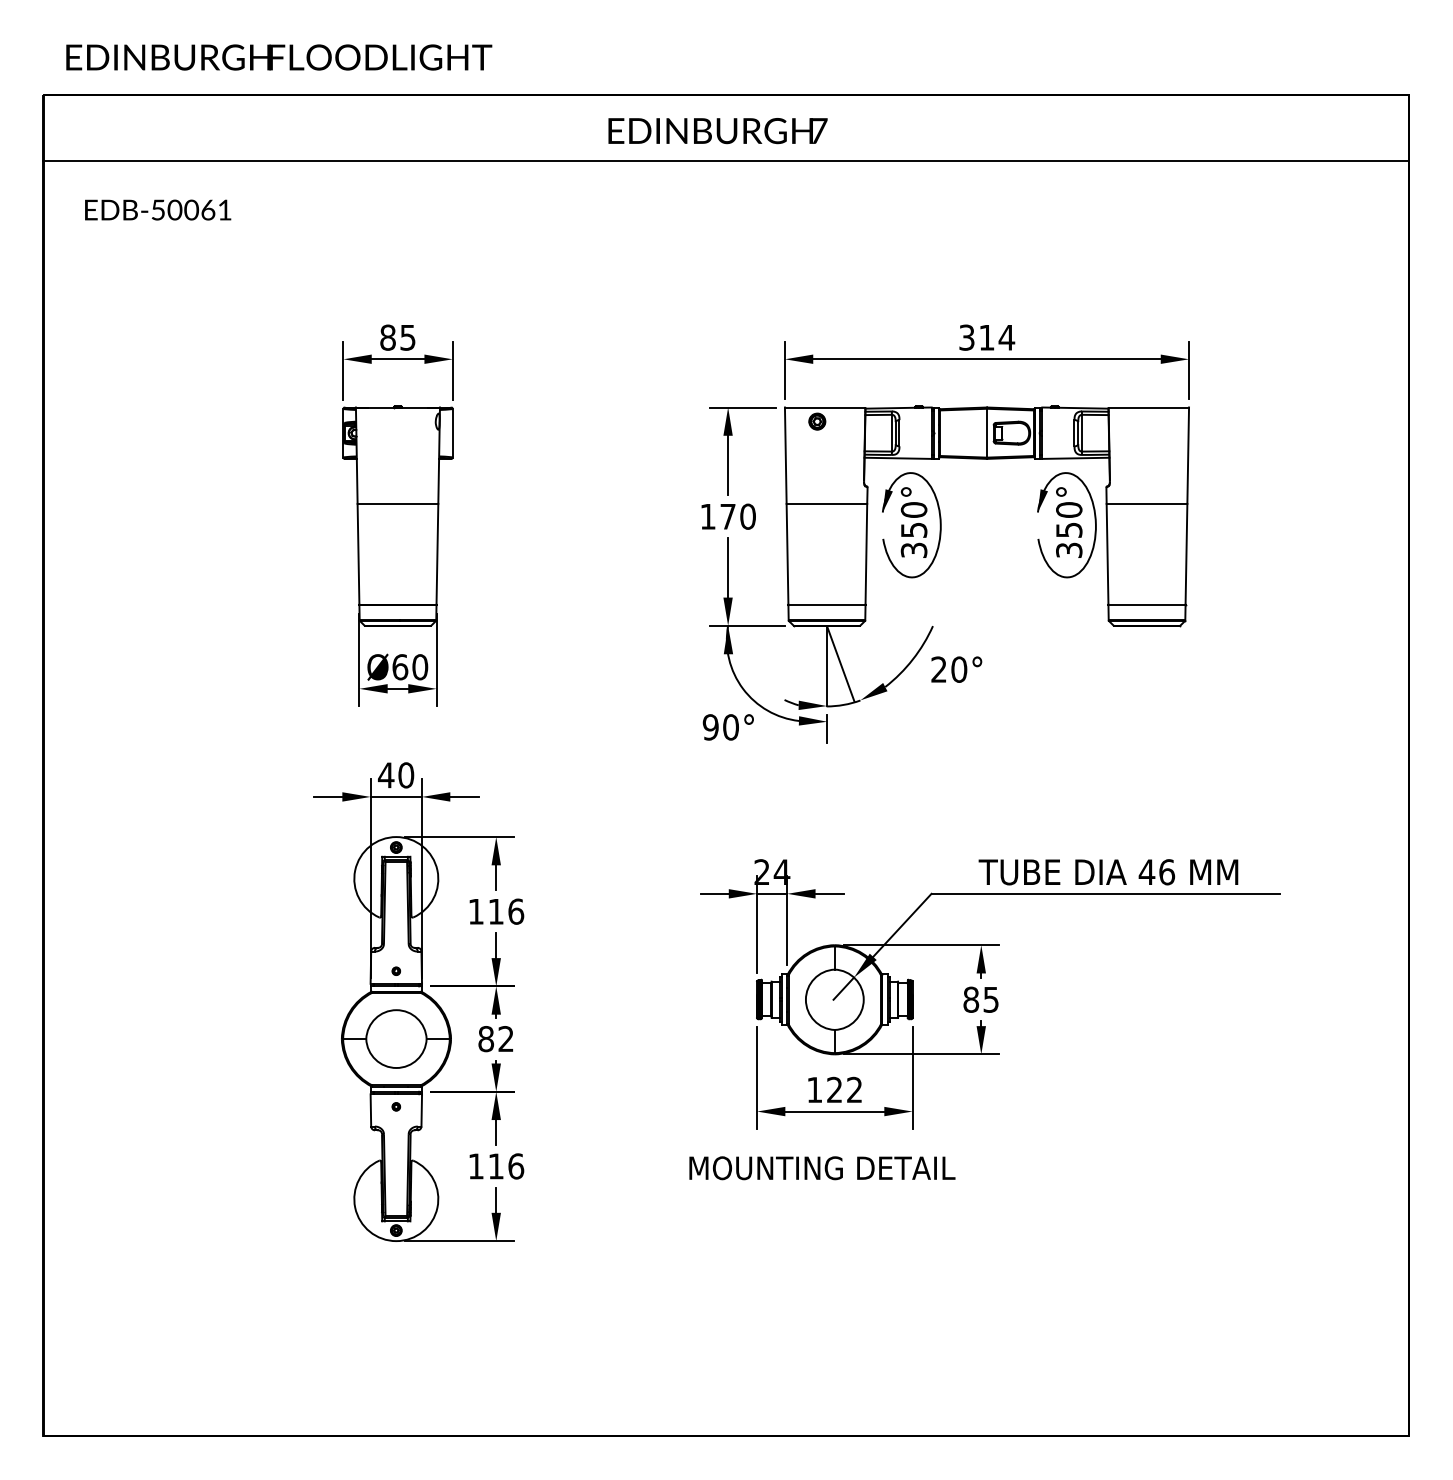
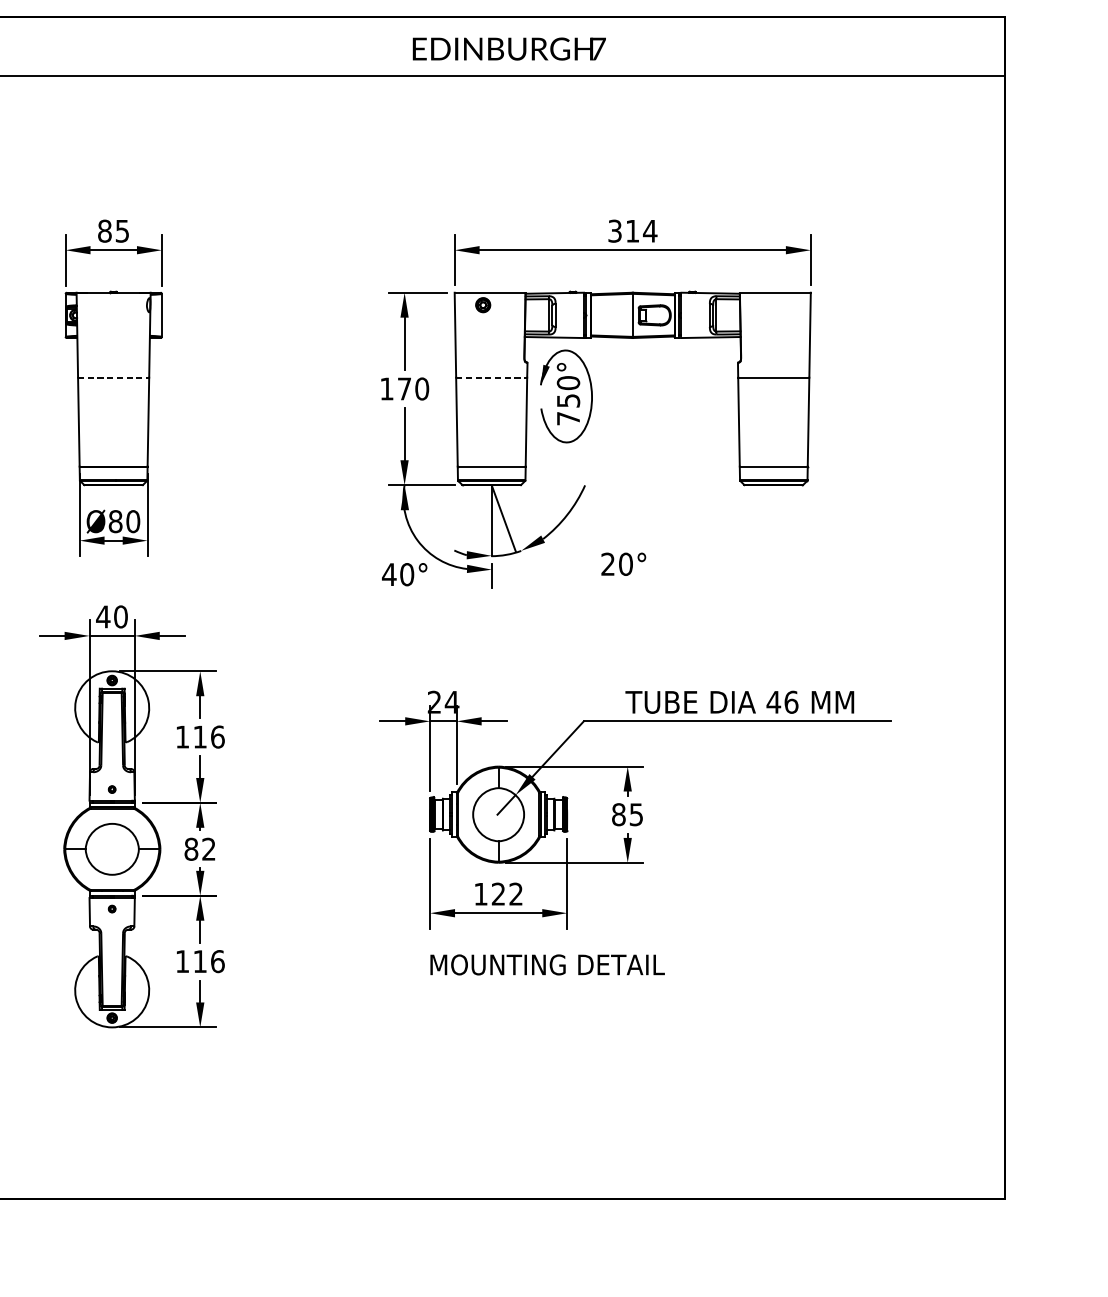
text: (717, 131) -> (508, 49), moved
line: (398, 503) -> (114, 377), solid -> dashed
line: (827, 503) -> (492, 377), solid -> dashed
part: (1066, 525) -> (702, 396), removed
text: (913, 549) -> (567, 417), 350 -> 750
text: (400, 667) -> (115, 521), Ø60 -> Ø80
text: (956, 669) -> (623, 564), moved
text: (710, 727) -> (389, 574), 90° -> 40°
text: (822, 1168) -> (547, 965), moved

